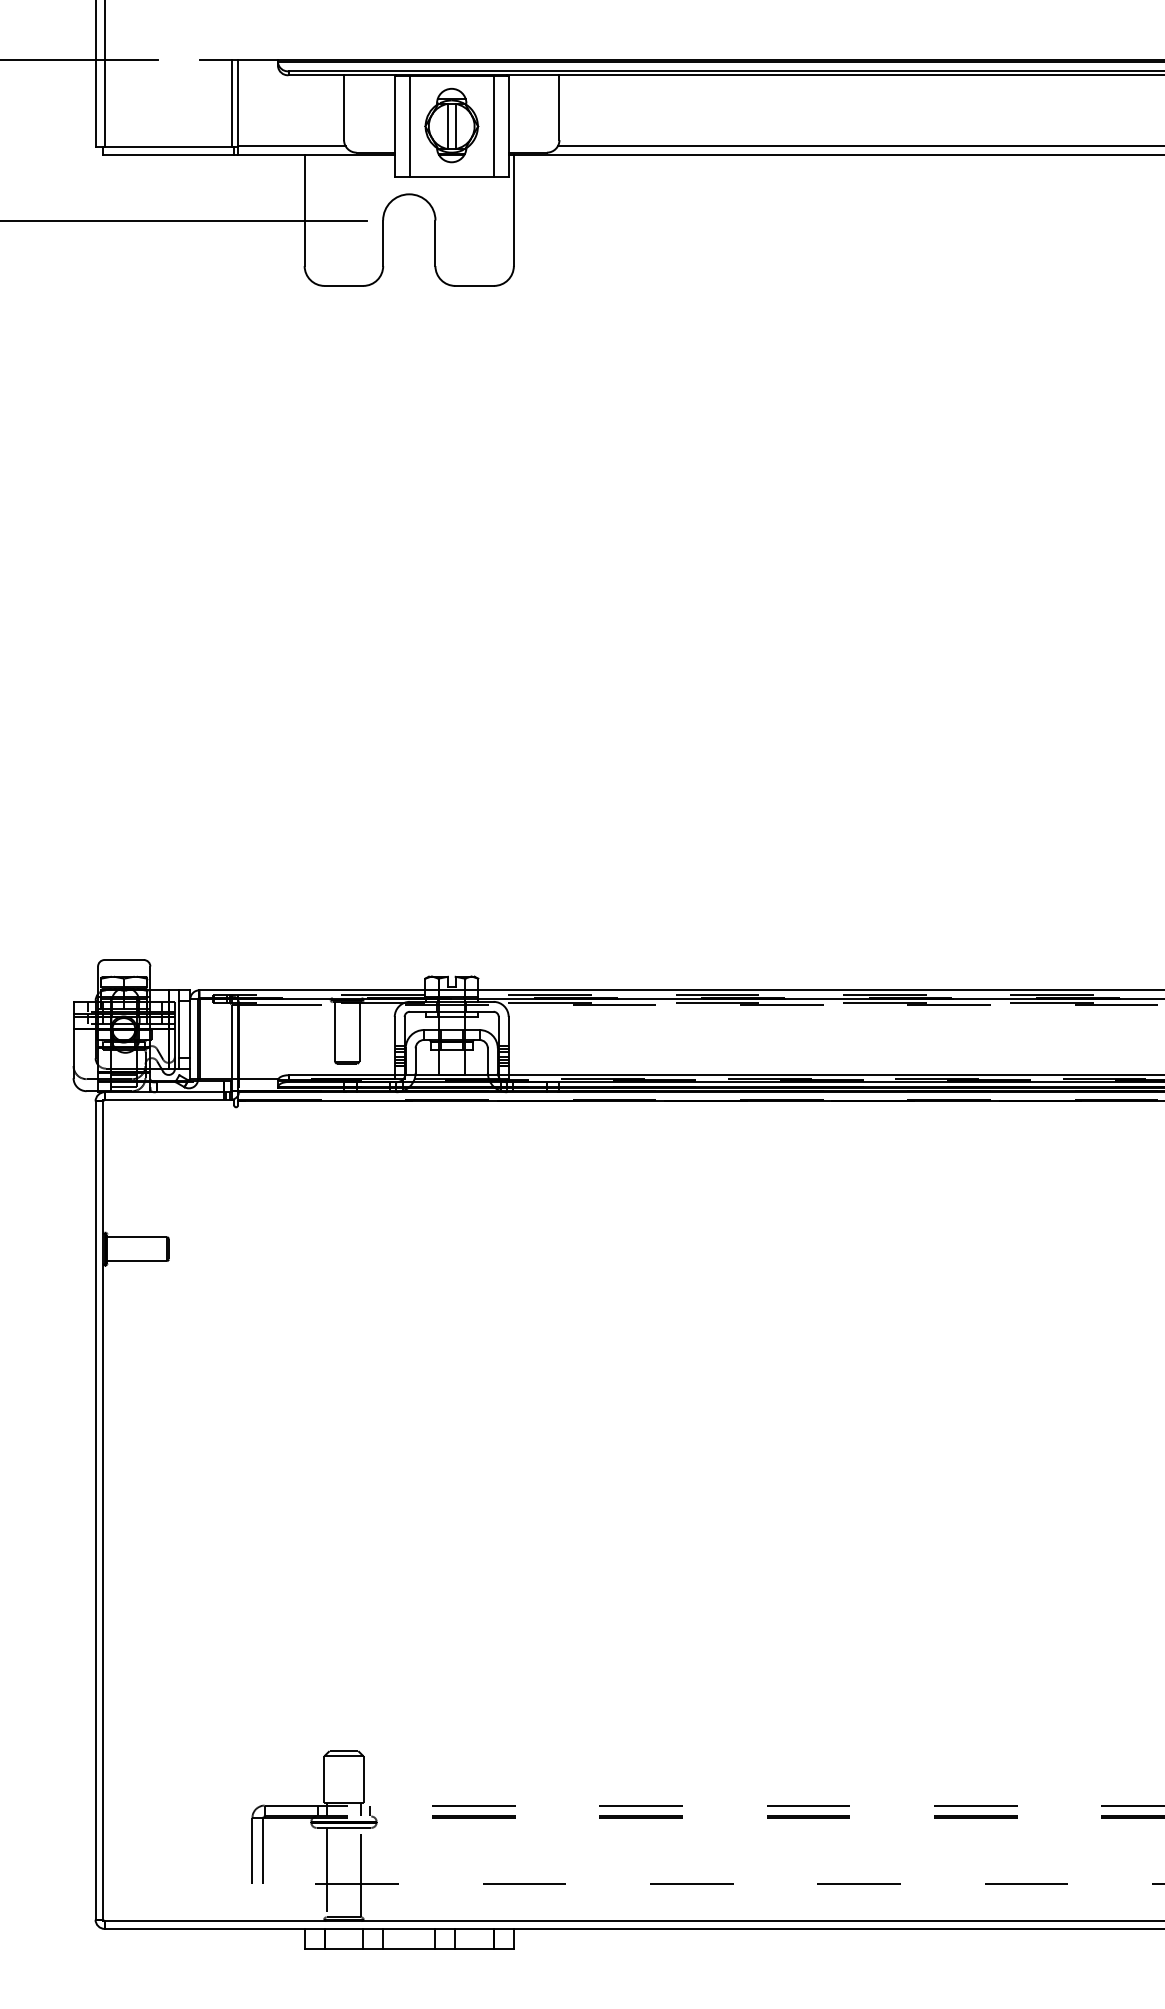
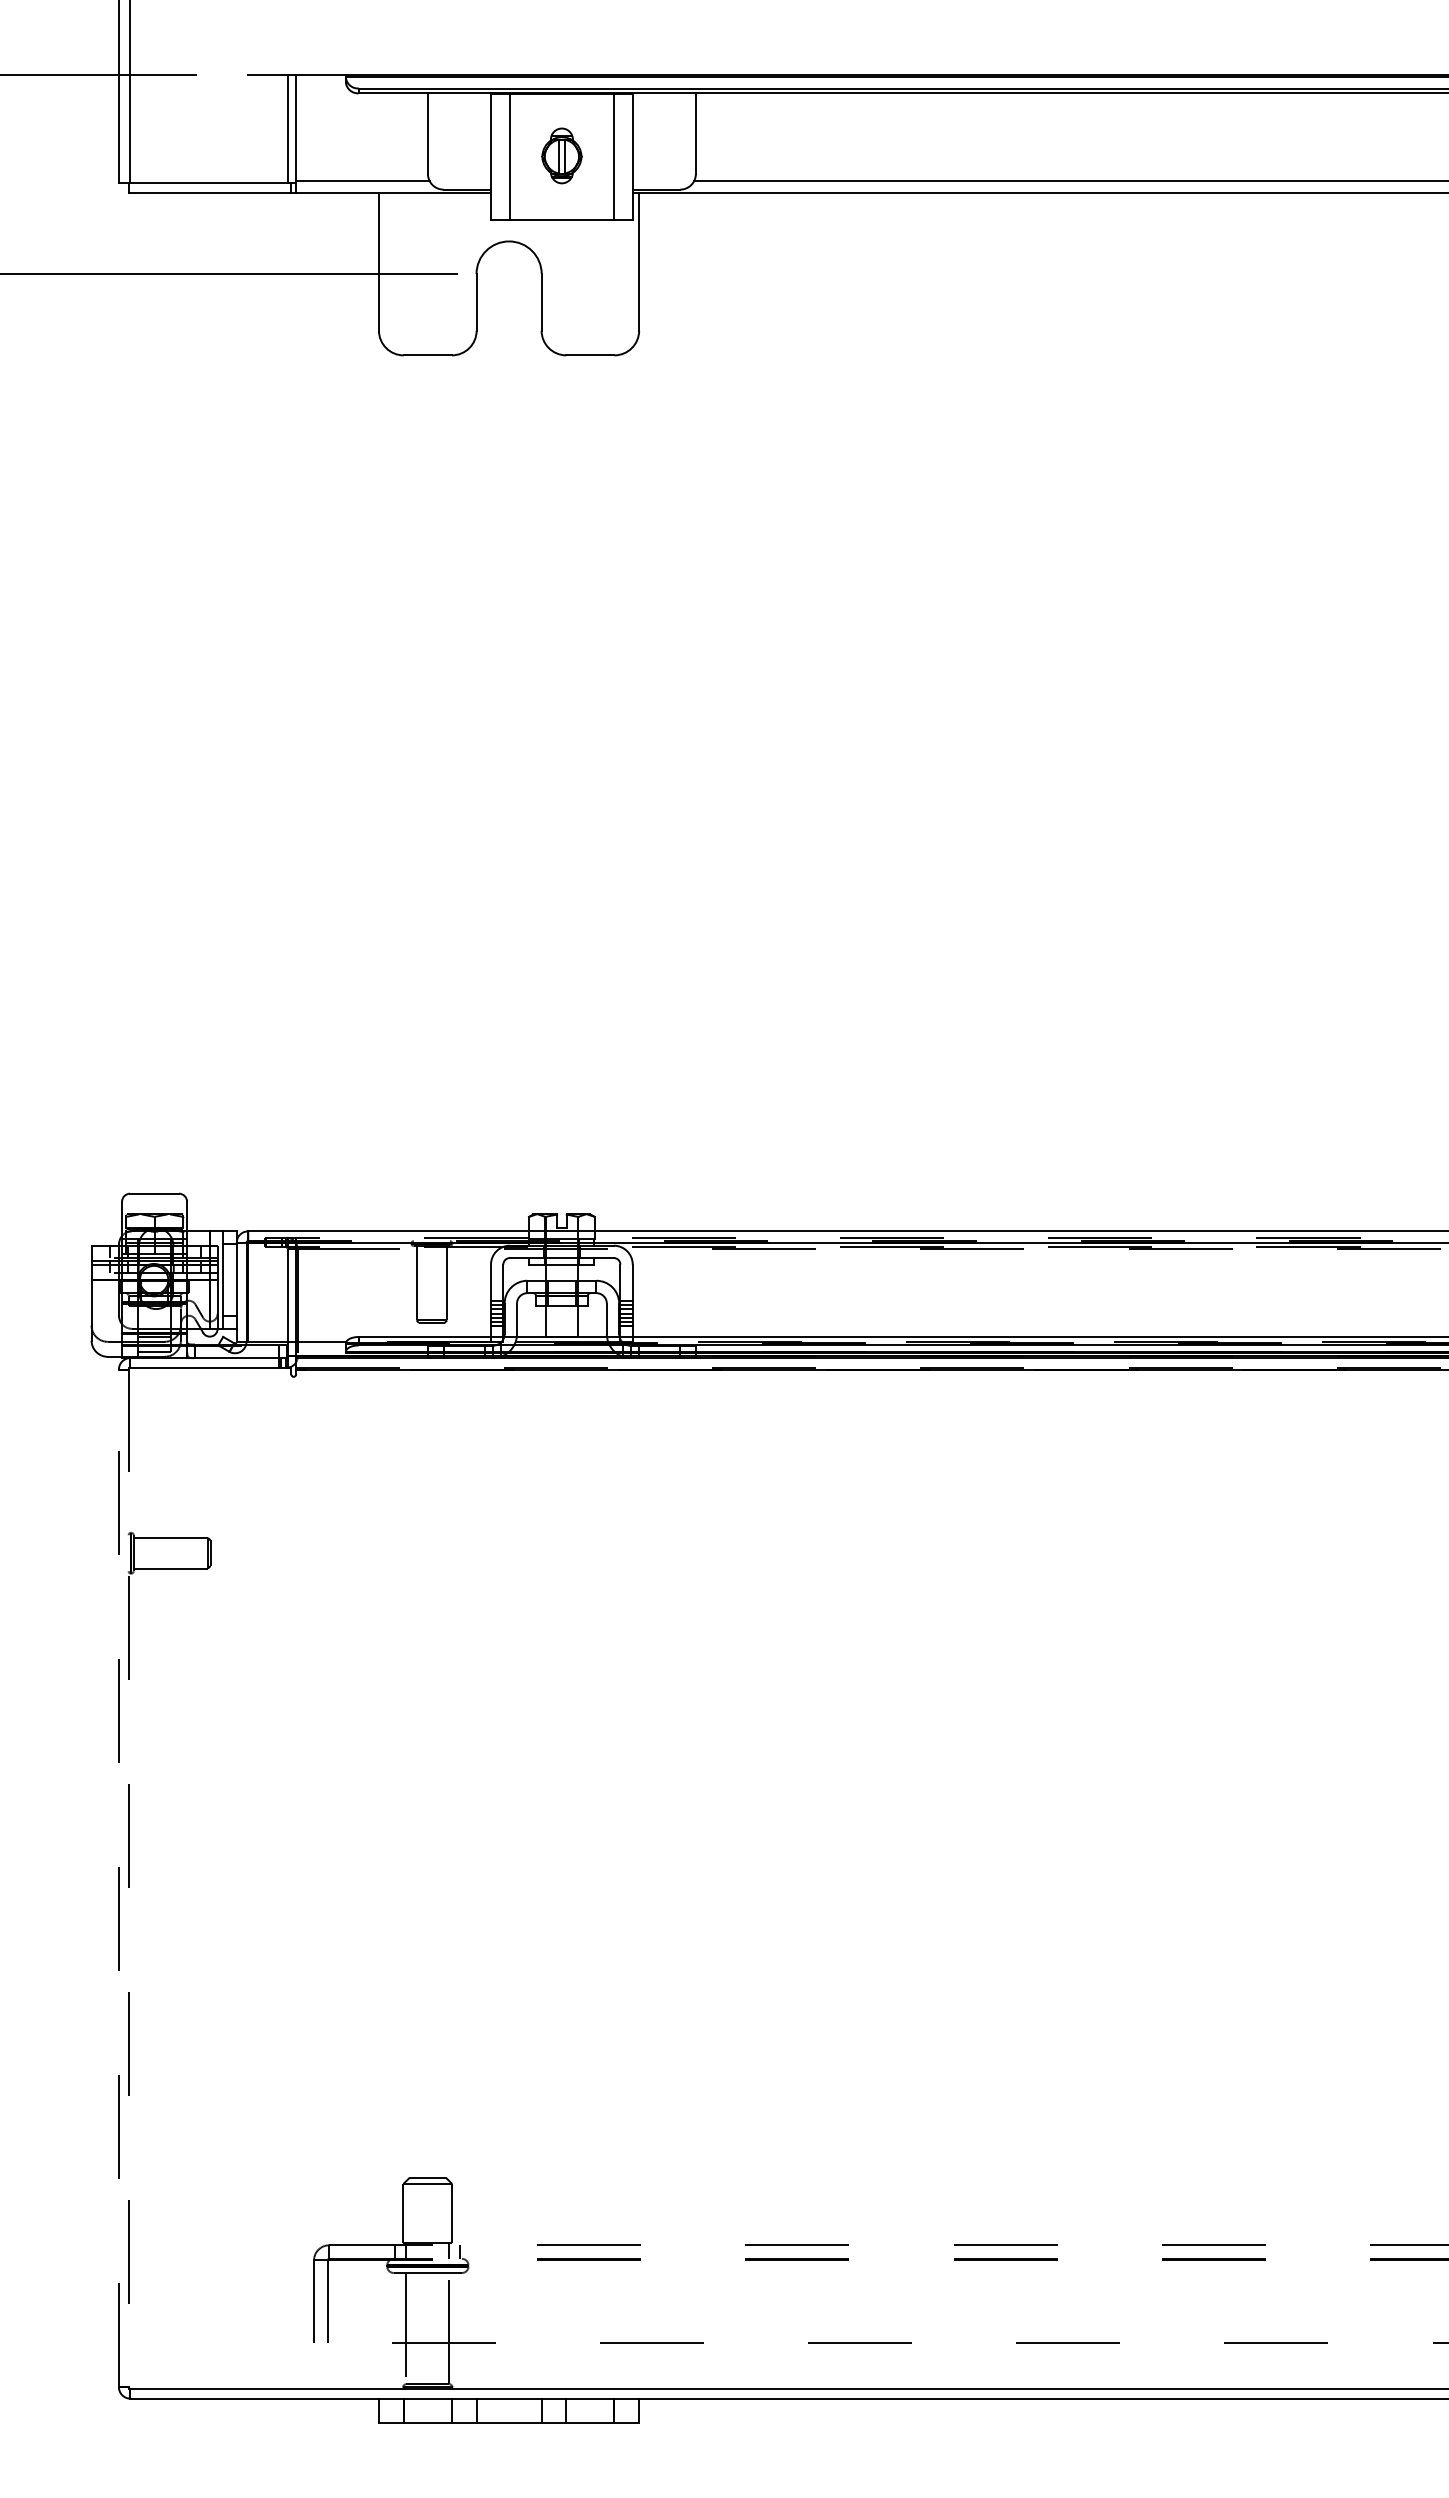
part: (451, 125) -> (561, 155), size x0.6
line: (95, 1510) -> (118, 1878), solid -> dashed
line: (103, 1510) -> (128, 1878), solid -> dashed

